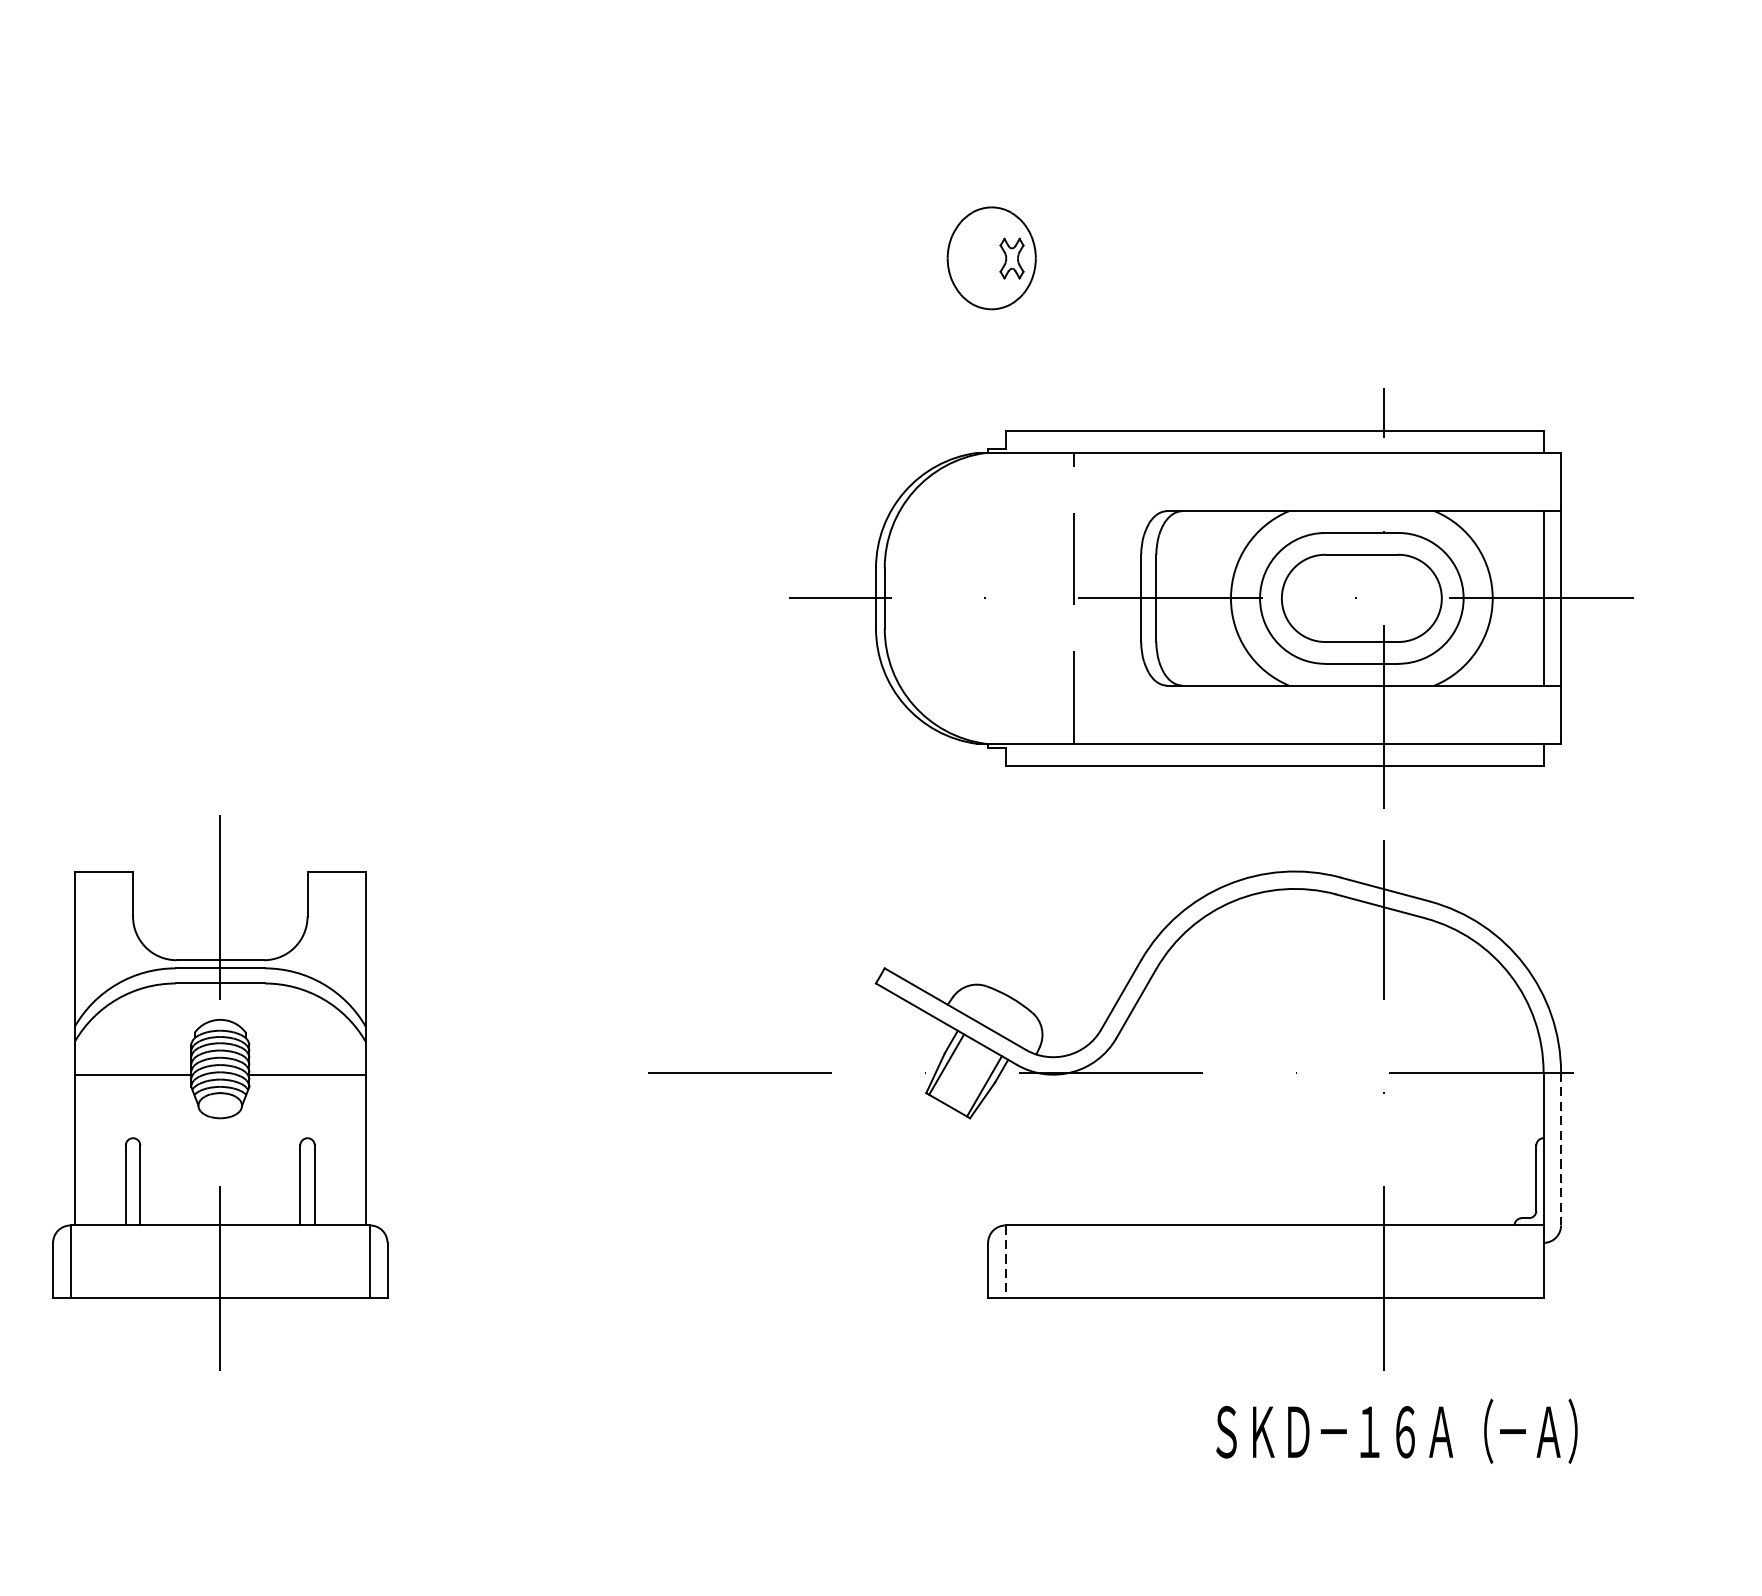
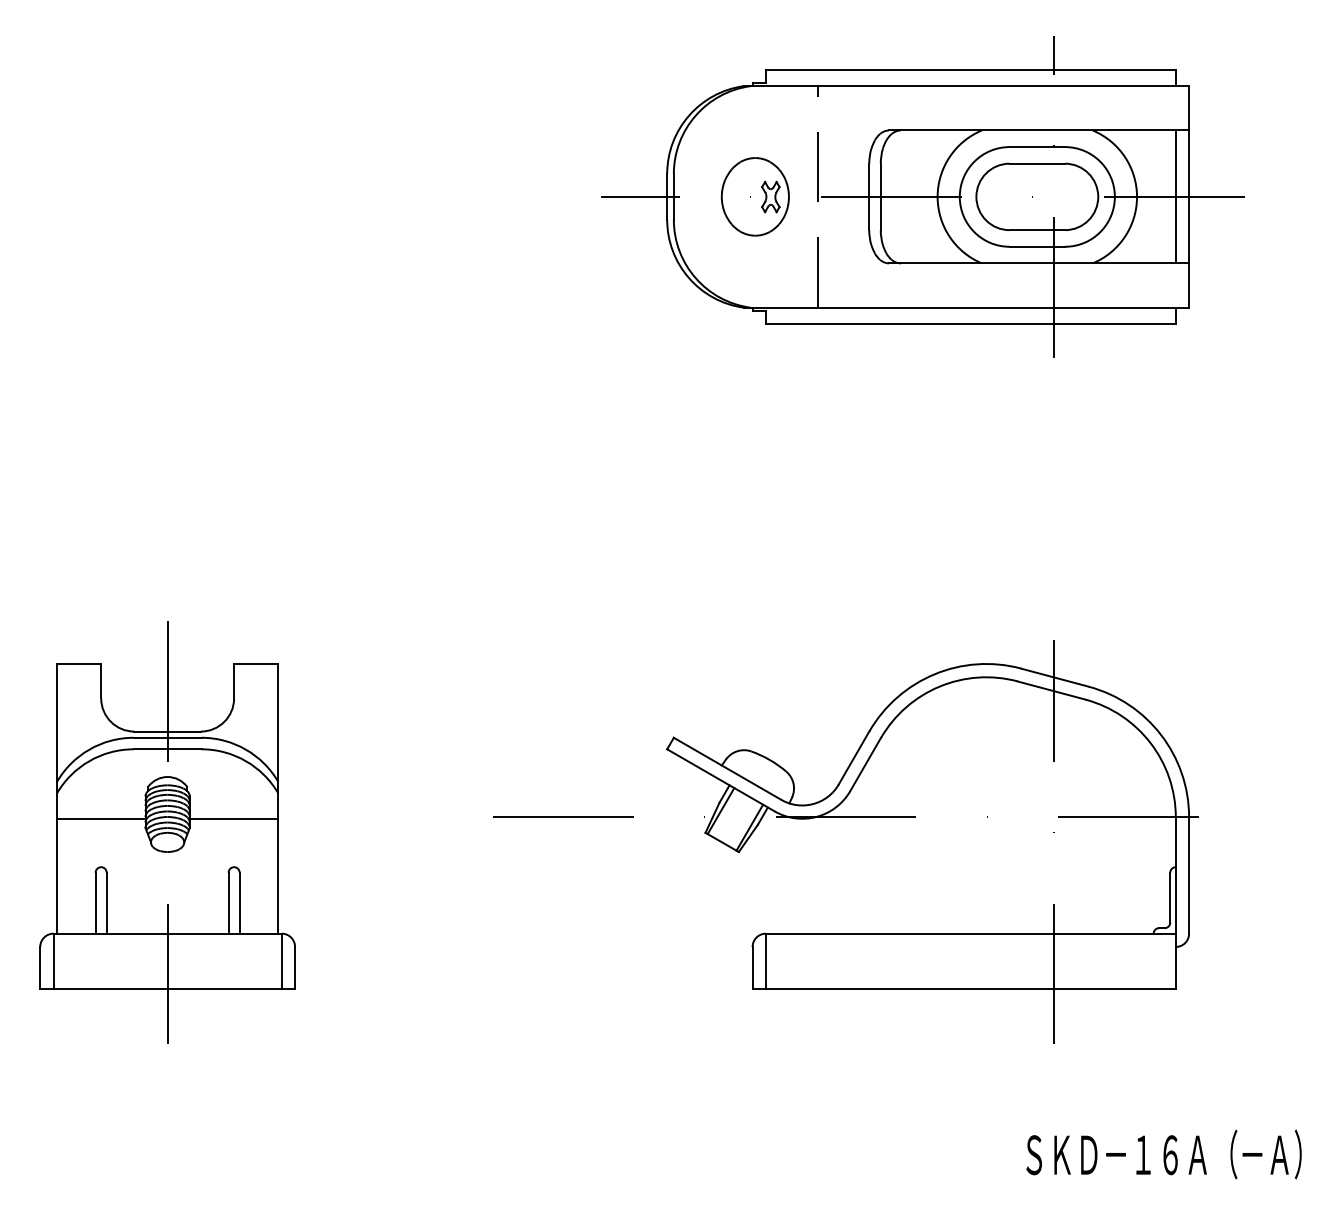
part: (1211, 597) -> (922, 196), moved
line: (1561, 1150) -> (1189, 876), dashed -> solid
line: (1005, 1262) -> (765, 961), dashed -> solid
text: (1396, 1431) -> (1163, 1154), moved

